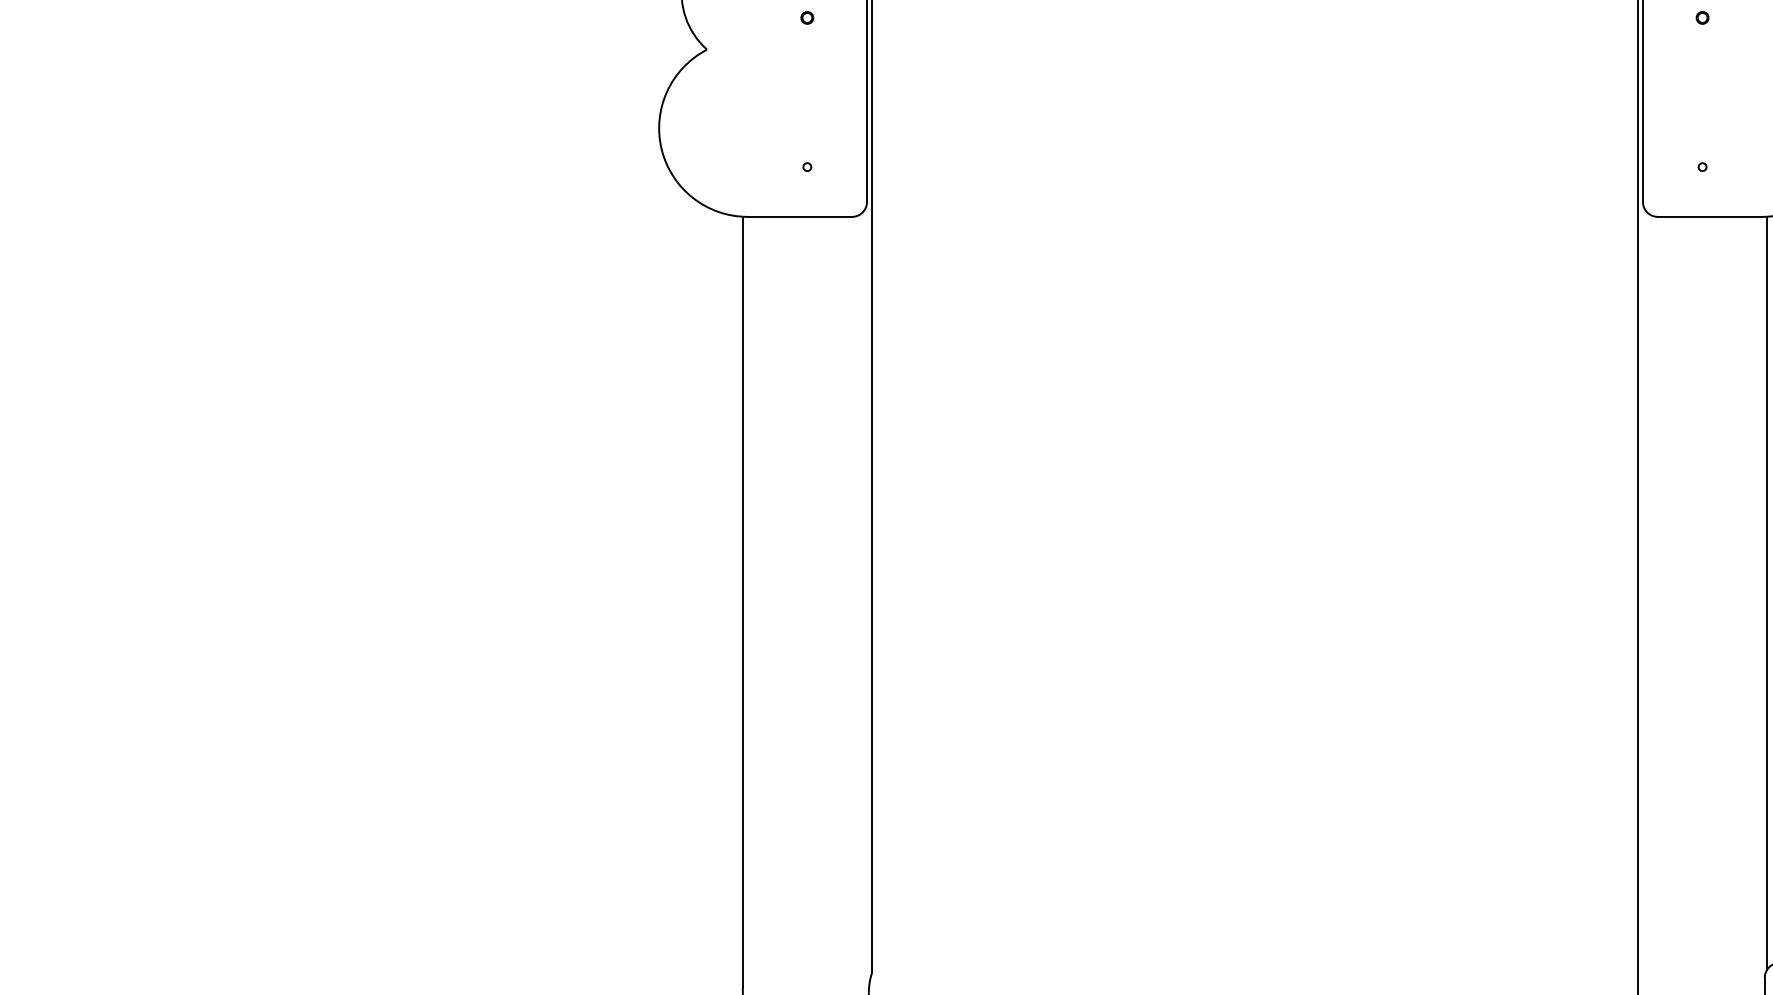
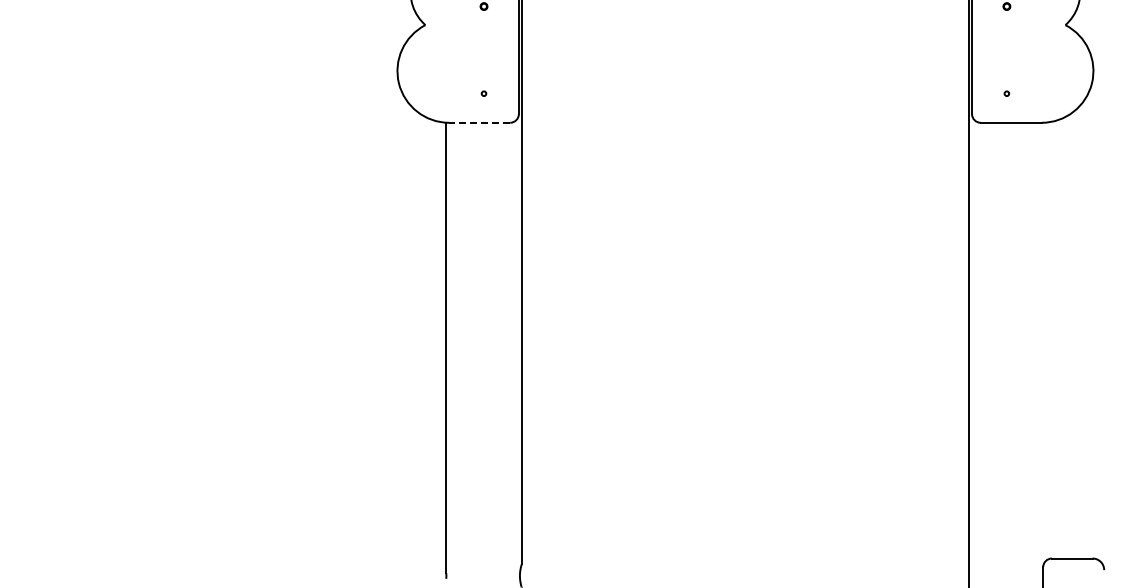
line: (799, 216) -> (479, 122), solid -> dashed
line: (1766, 593) -> (1044, 342), removed

